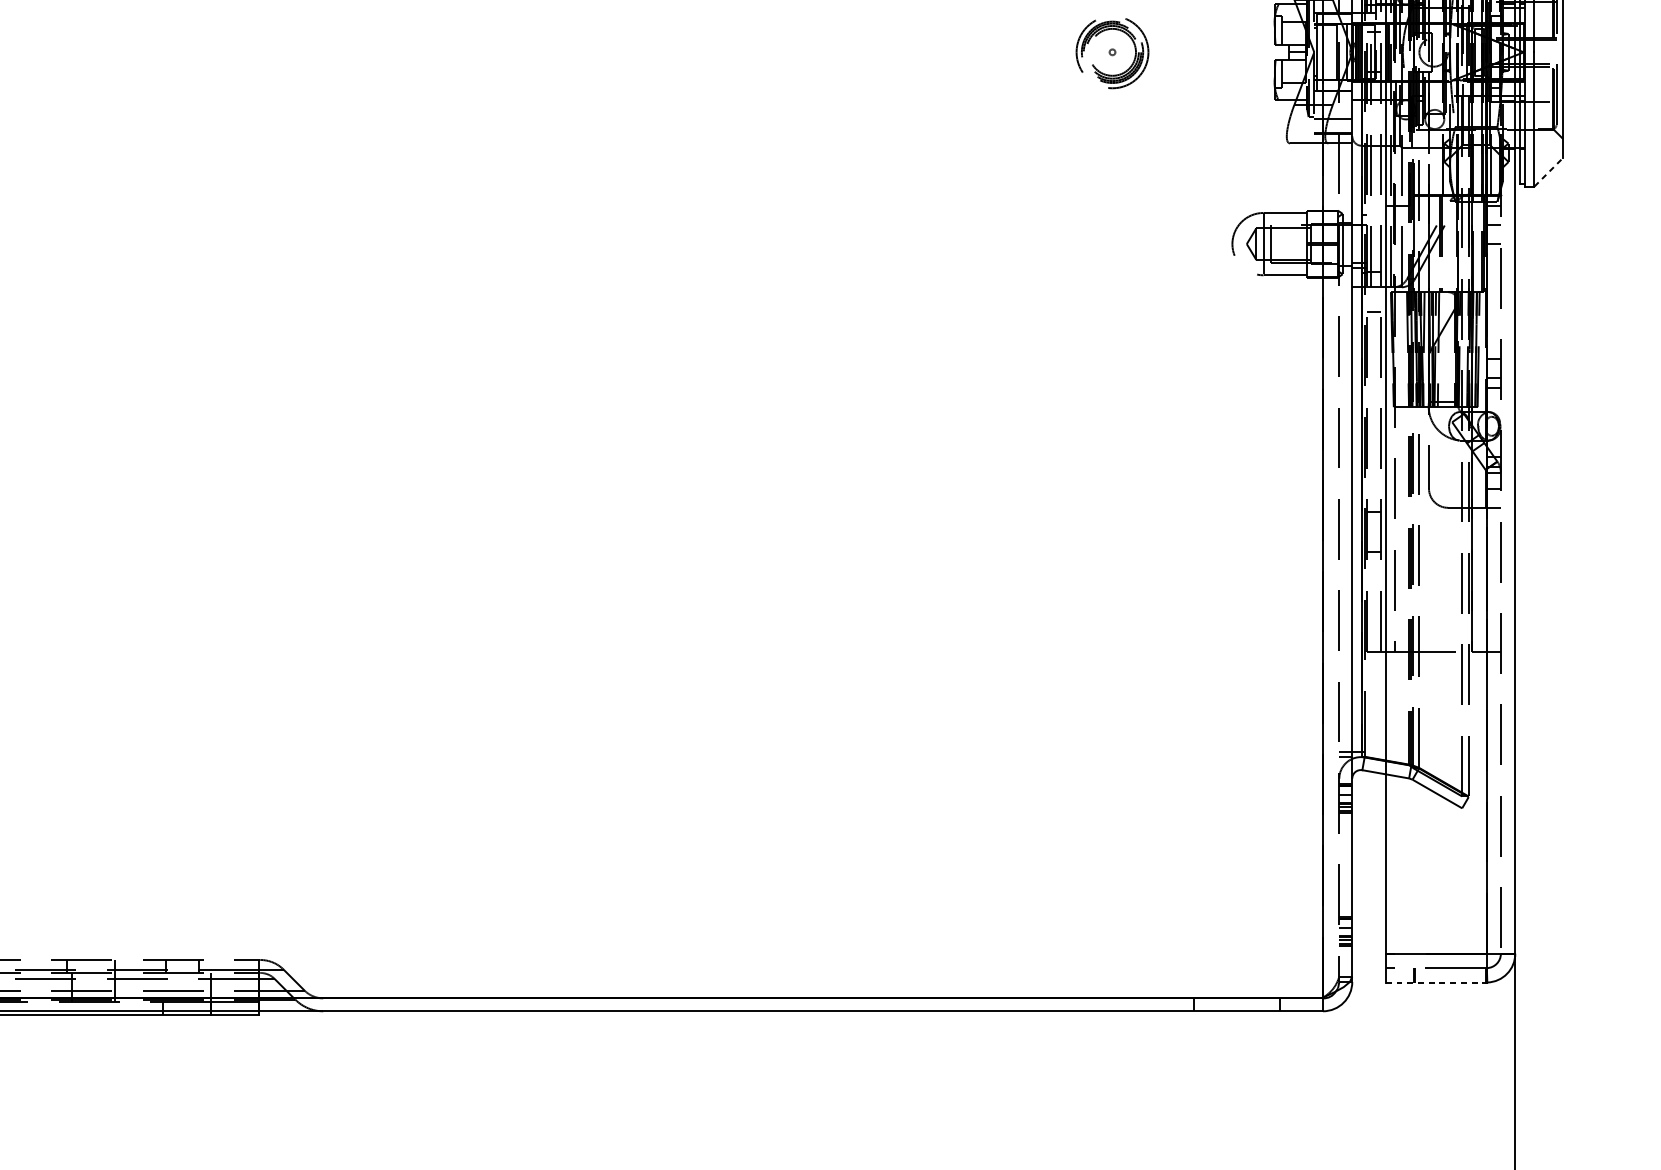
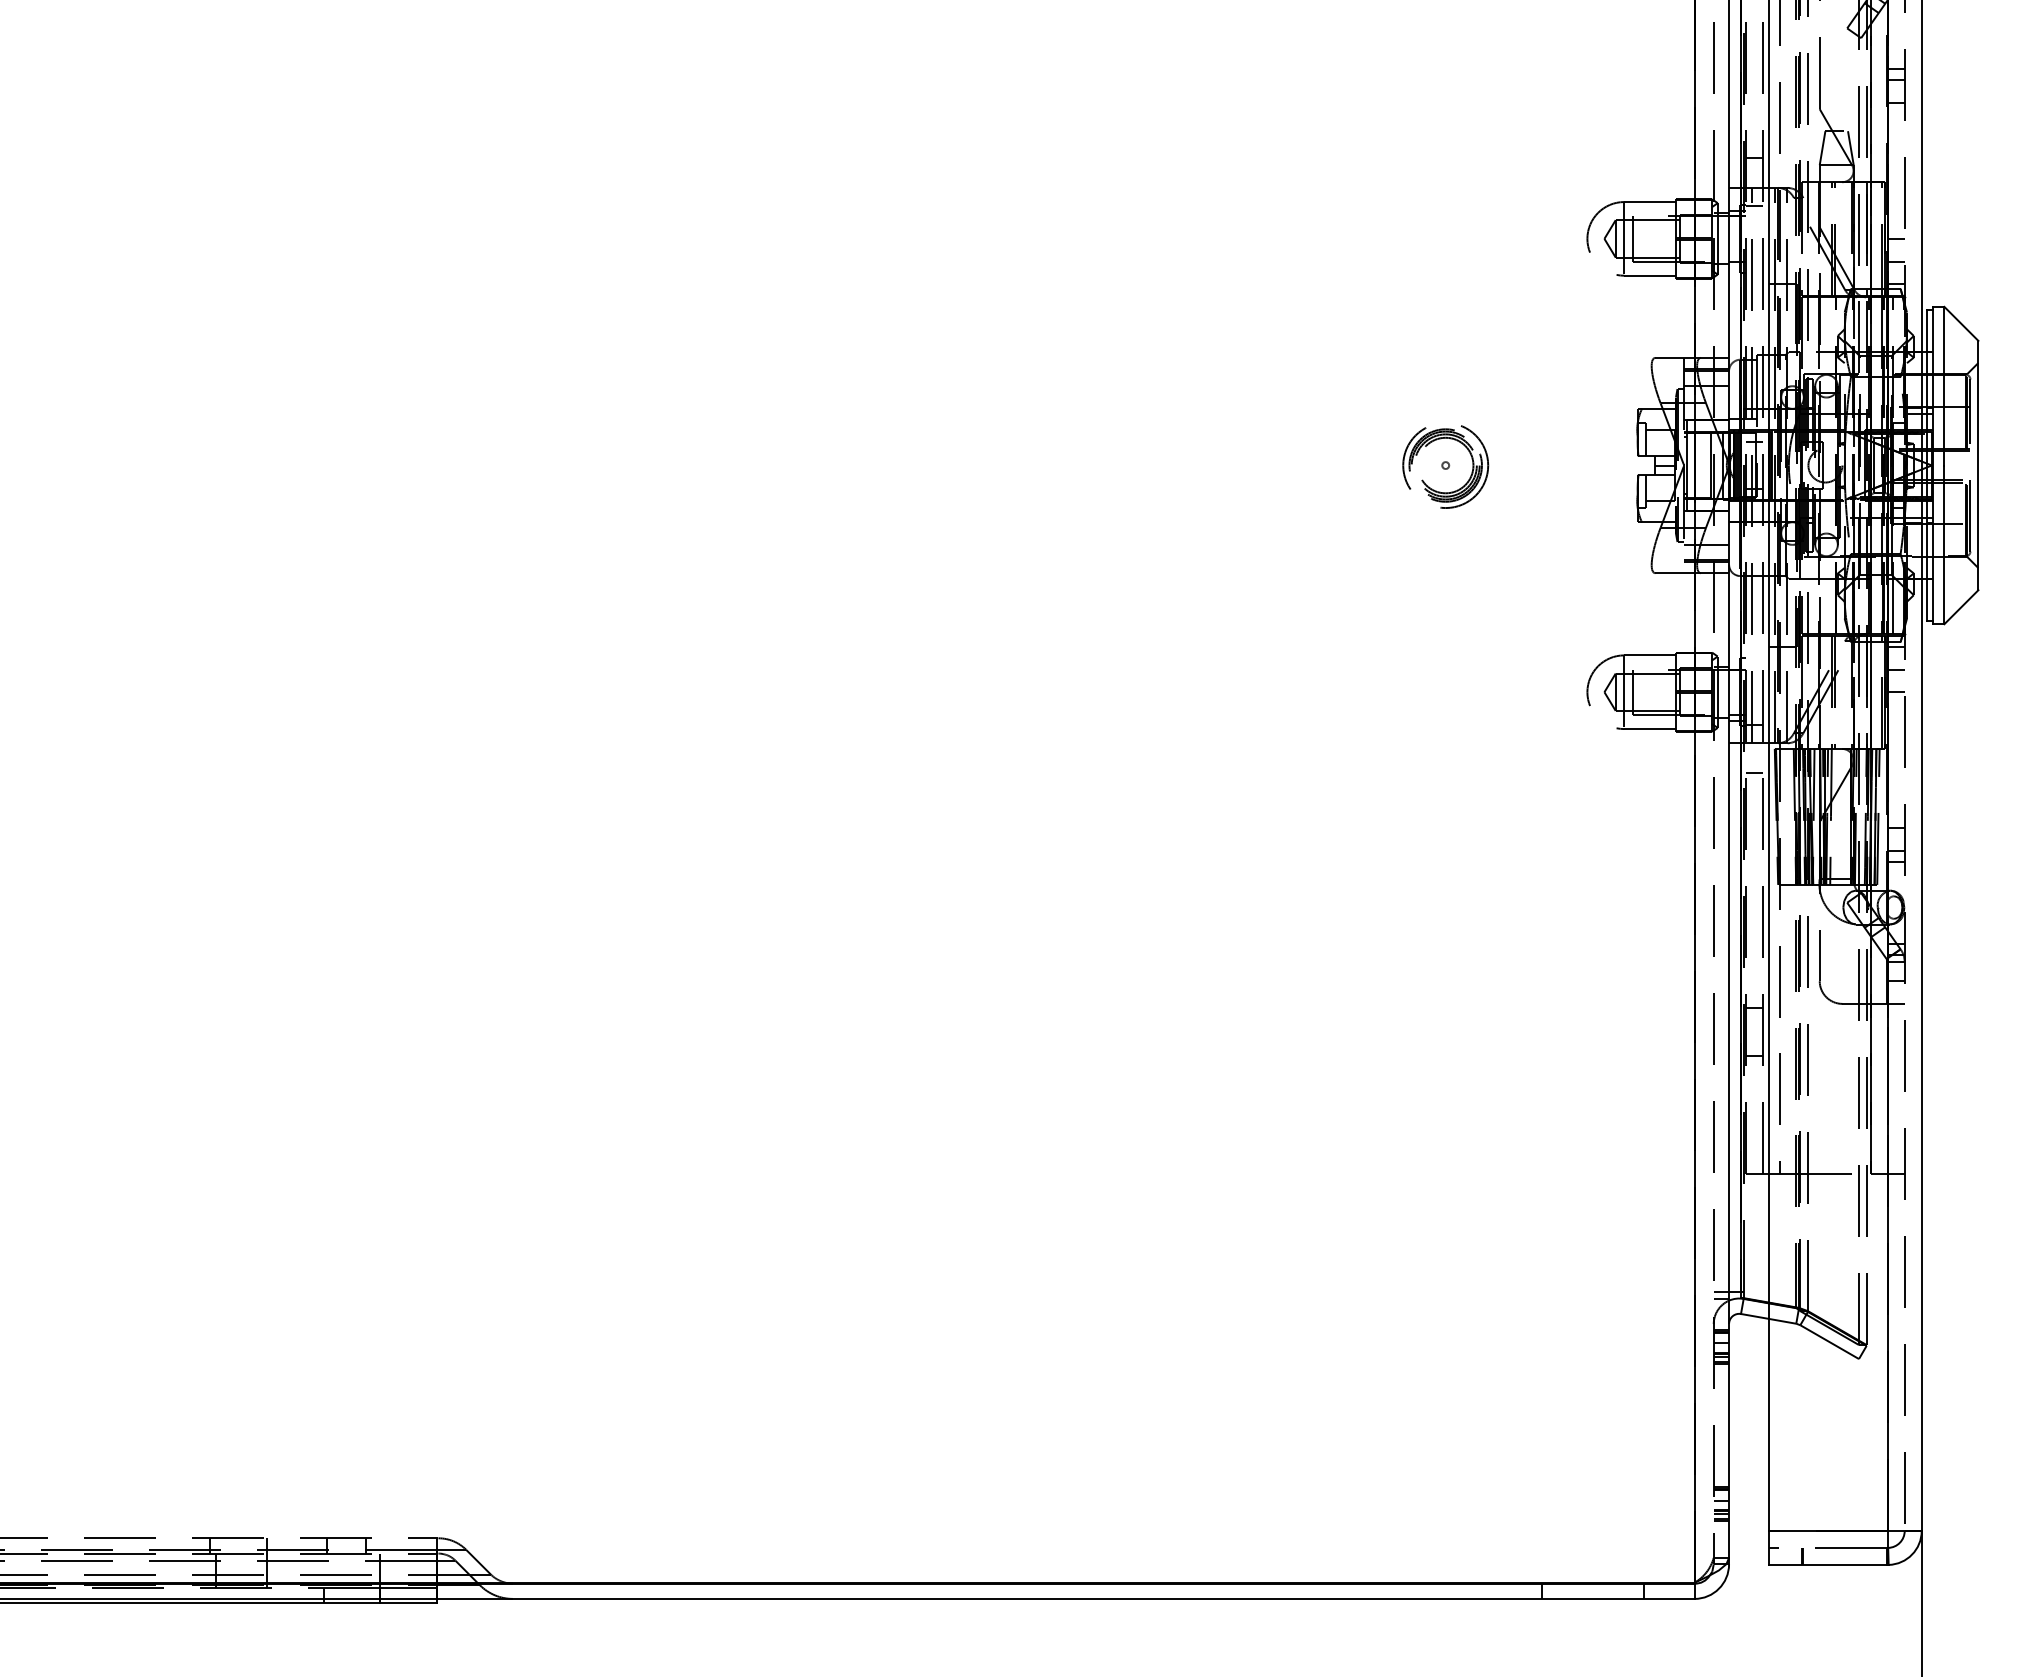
line: (1548, 171) -> (1961, 606), dashed -> solid
line: (1436, 982) -> (1828, 1564), dashed -> solid

